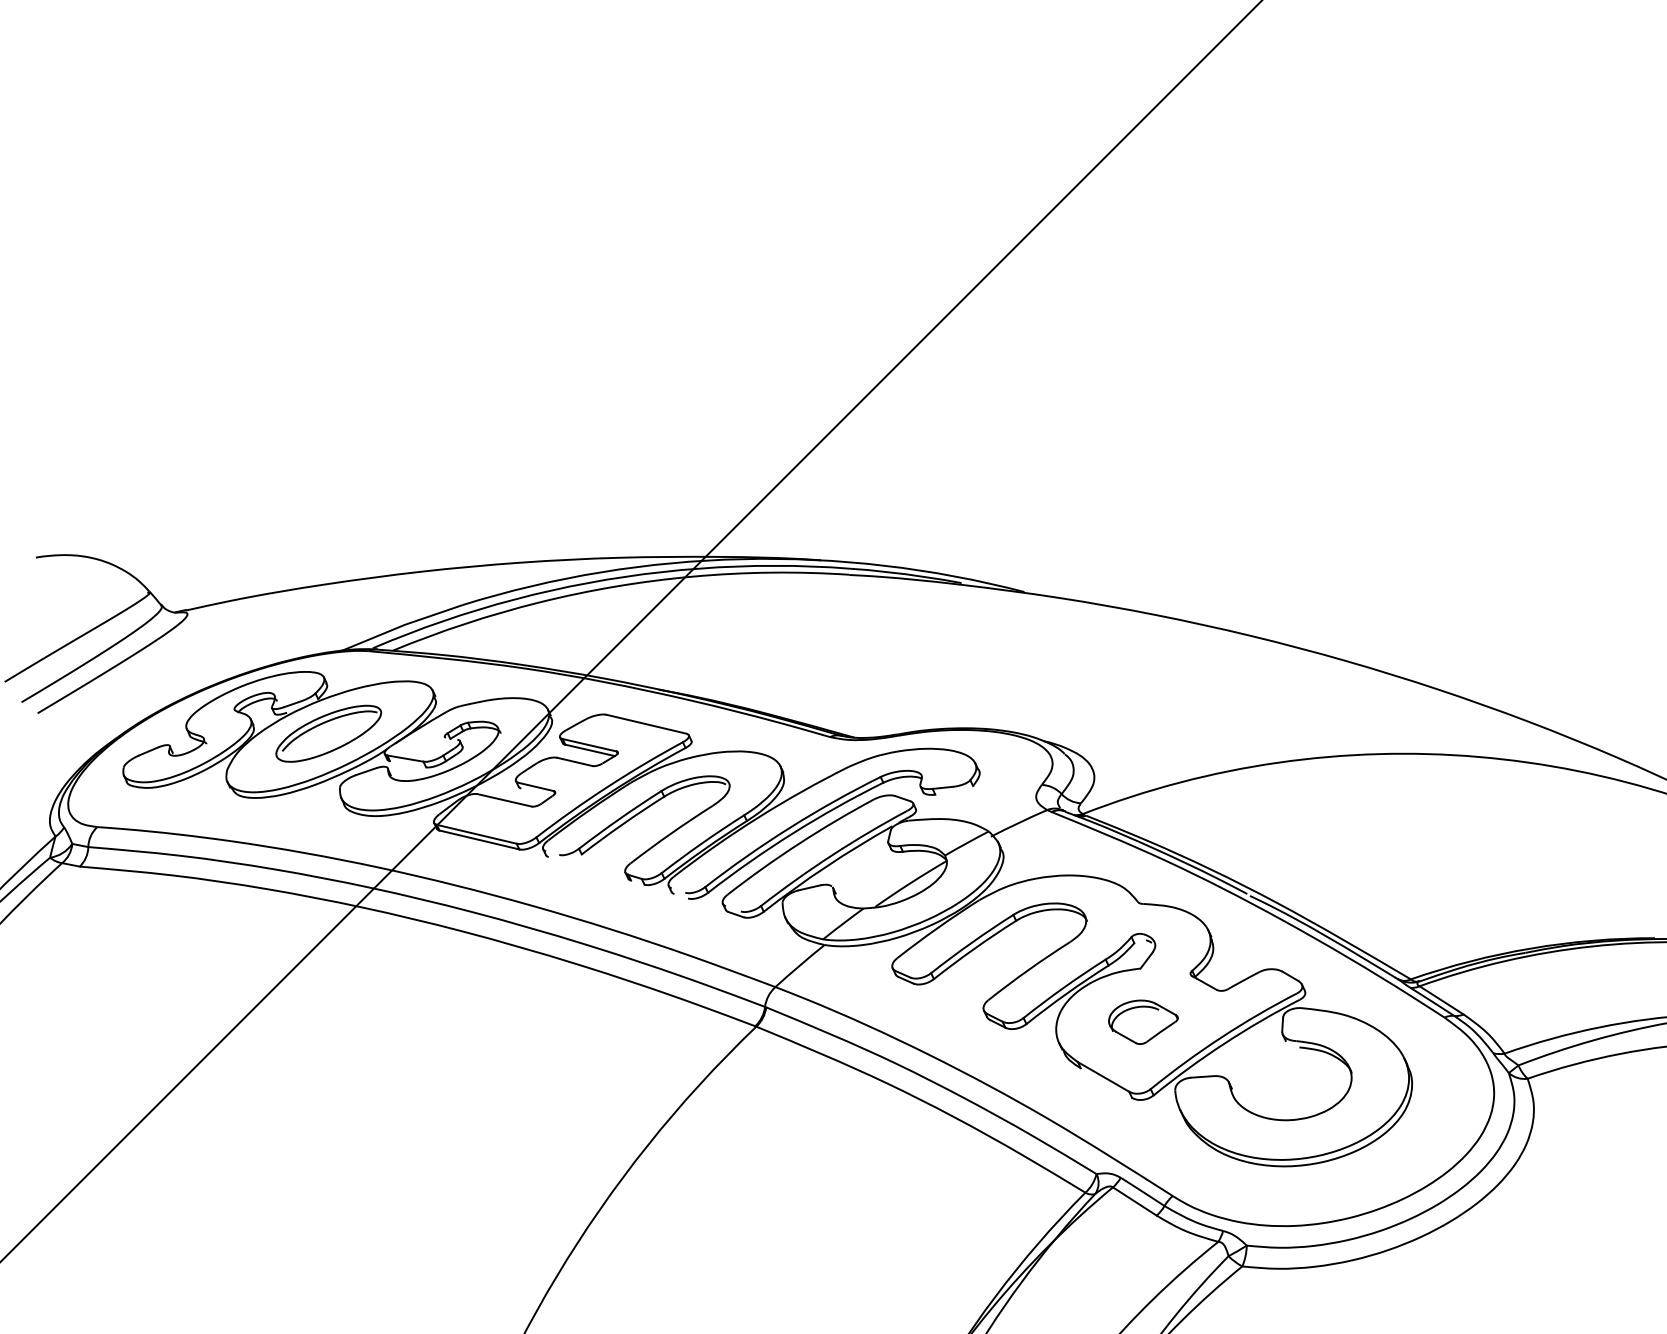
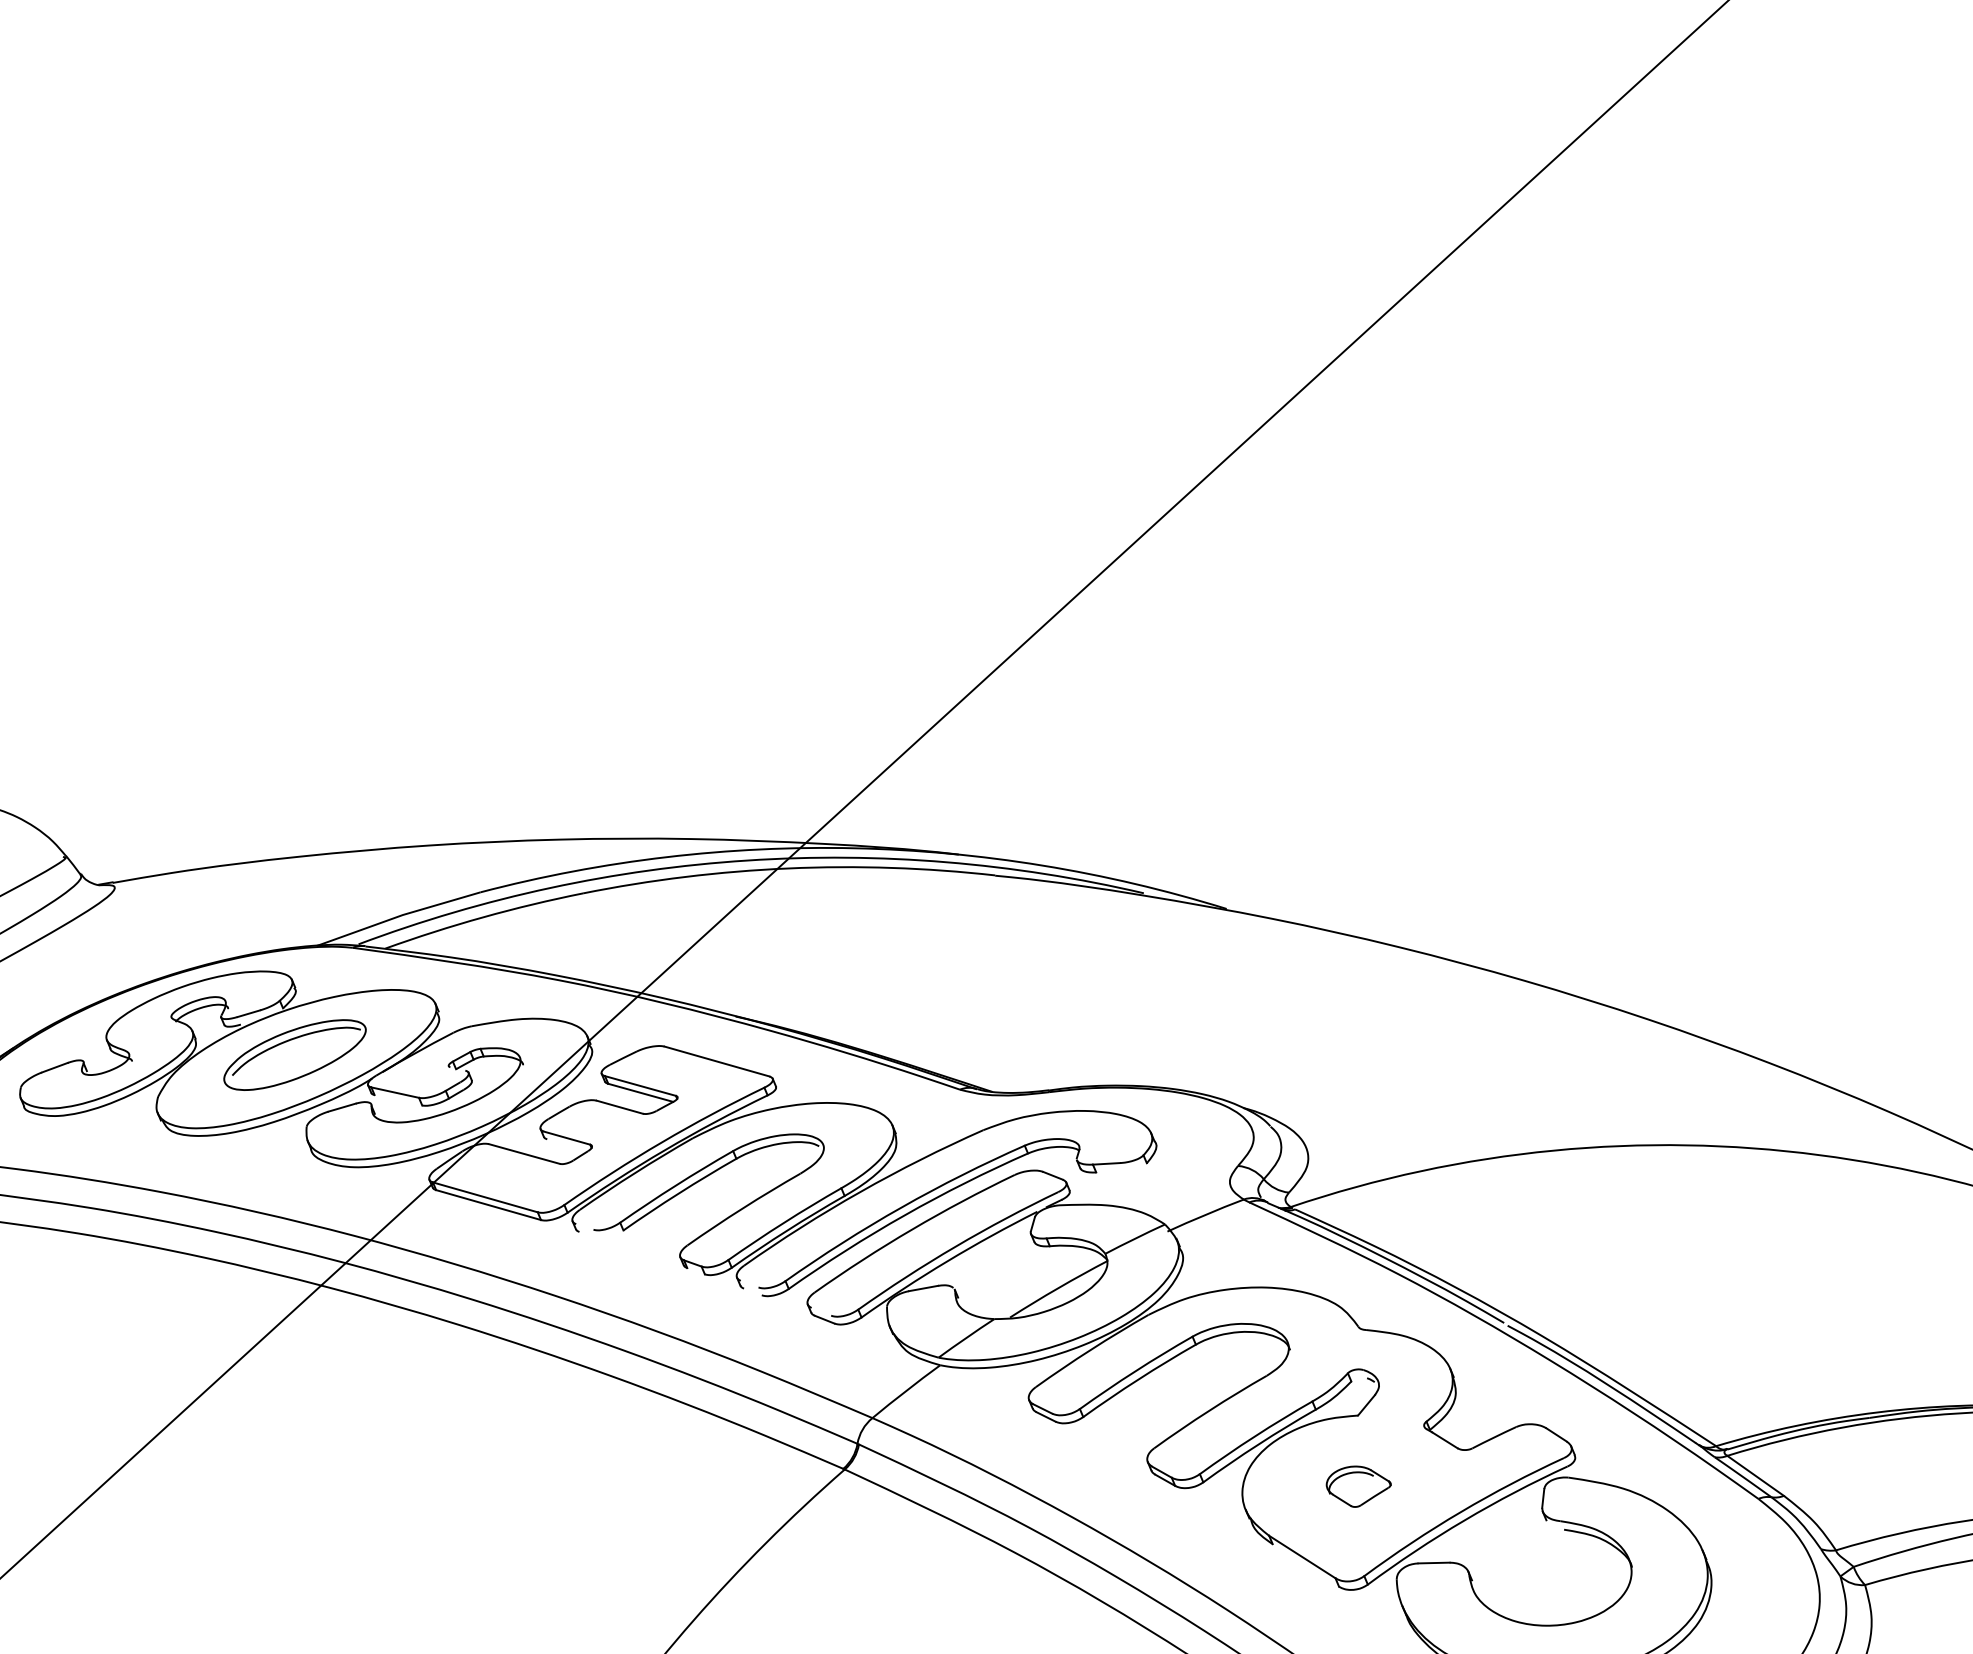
part: (1143, 1021) -> (1358, 1485), size x0.7

